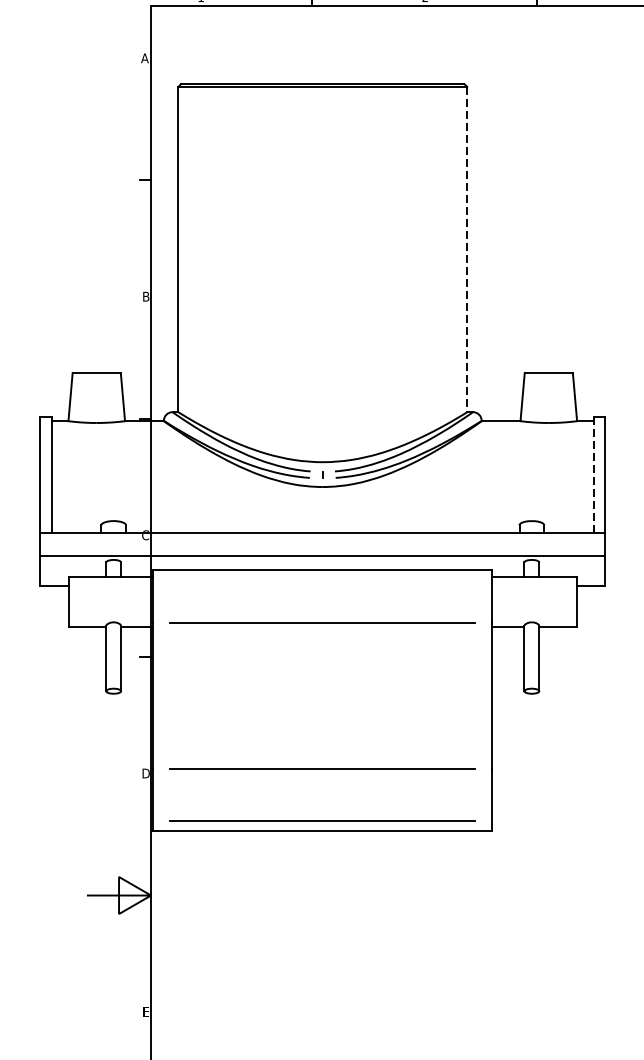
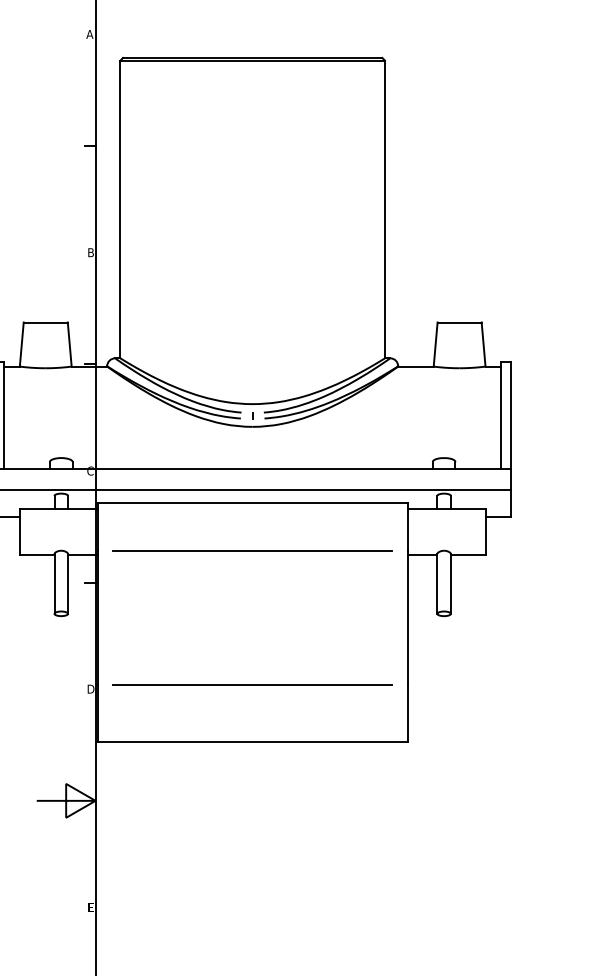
line: (466, 249) -> (384, 209), dashed -> solid
line: (594, 474) -> (501, 415), dashed -> solid
line: (322, 819) -> (252, 731), removed

